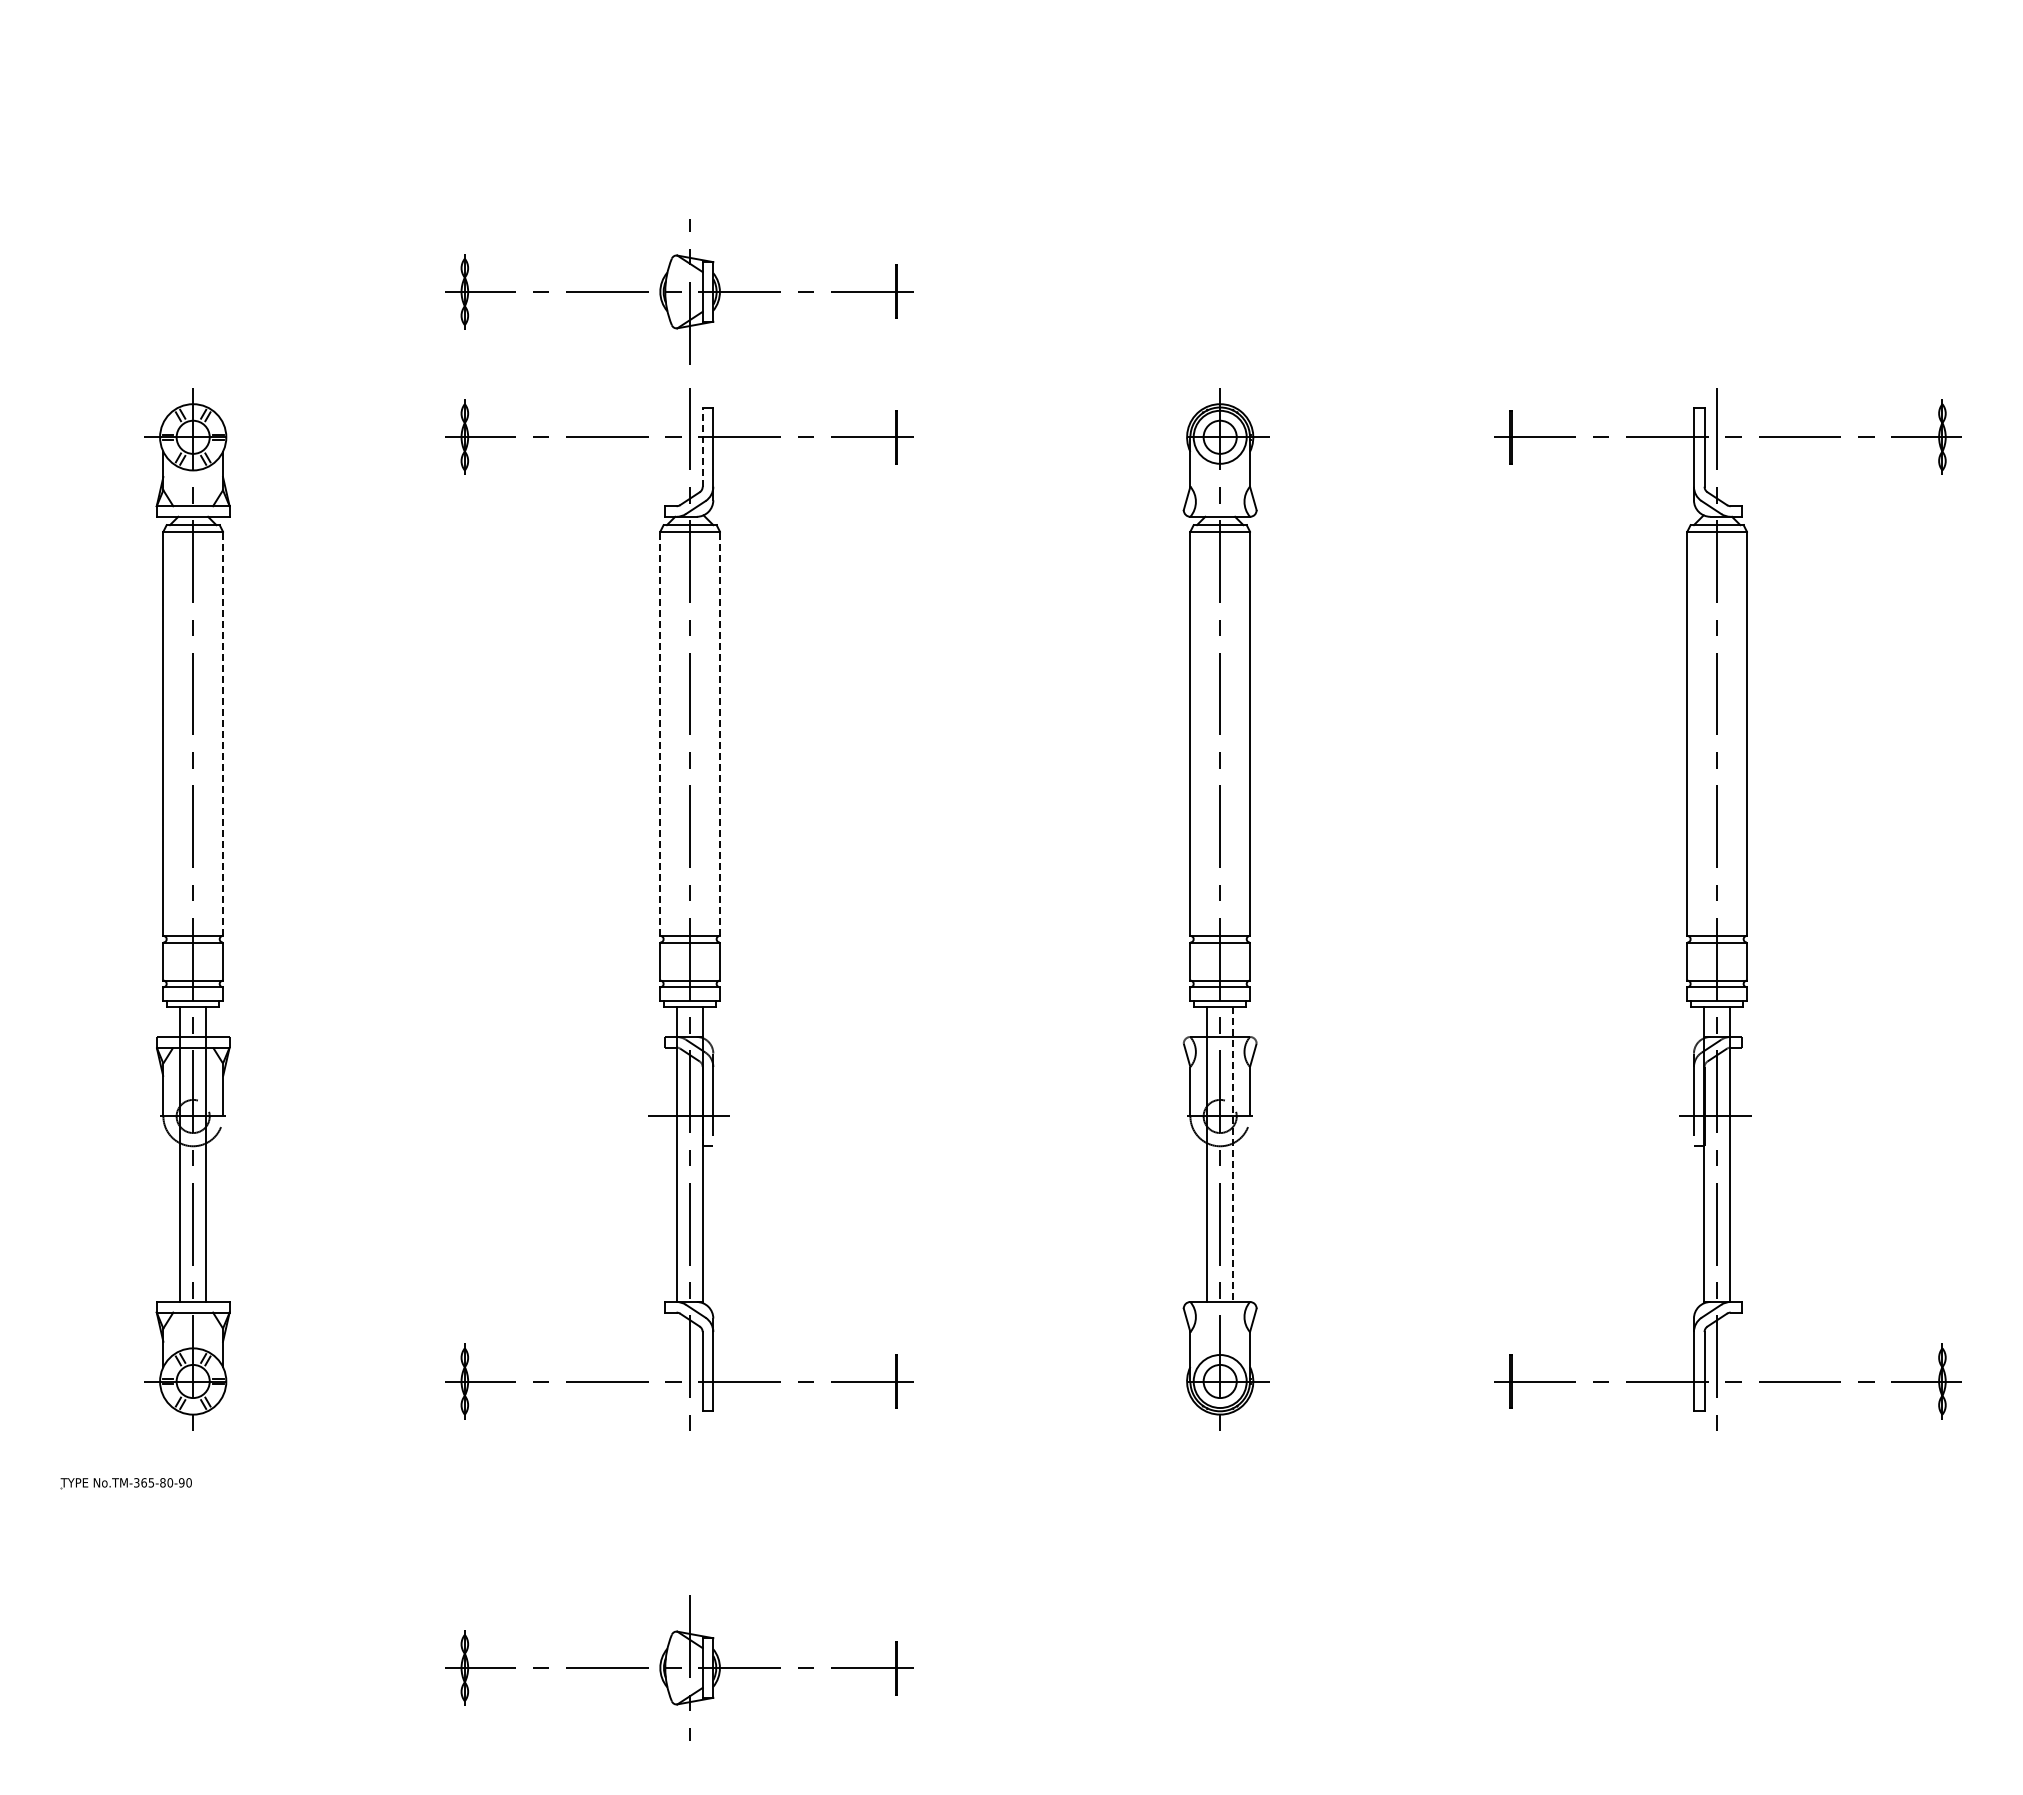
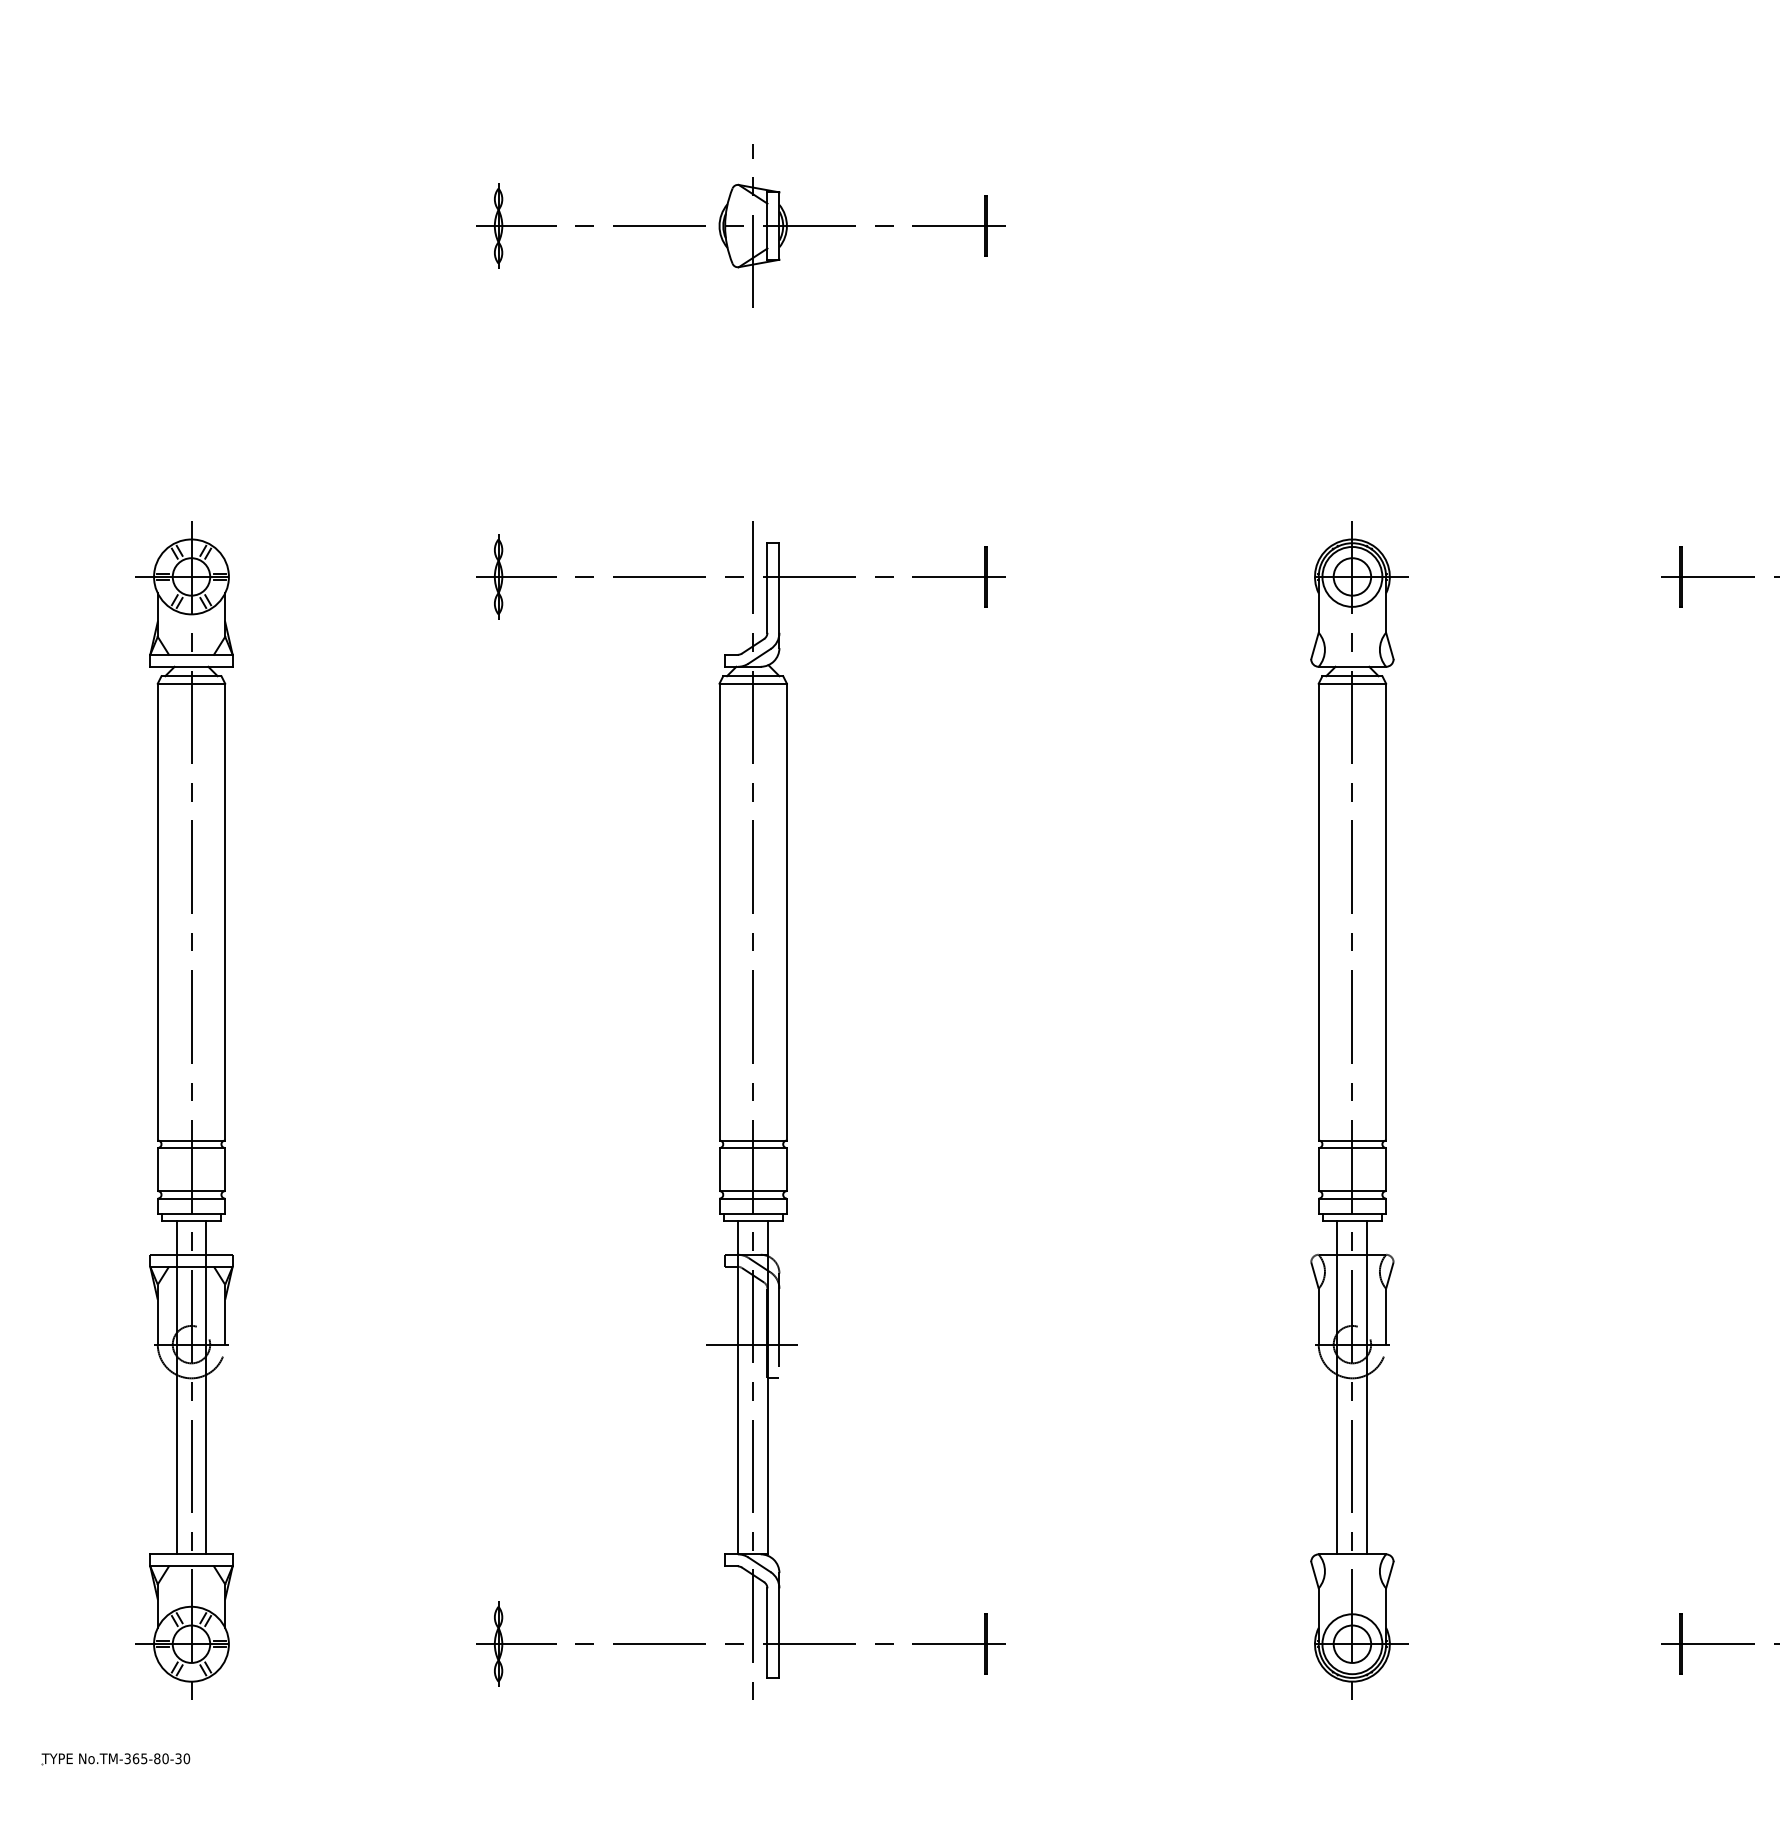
part: (679, 291) -> (741, 225), moved
line: (702, 447) -> (767, 588), dashed -> solid
line: (223, 733) -> (225, 911), dashed -> solid
line: (660, 733) -> (719, 911), dashed -> solid
line: (719, 733) -> (786, 911), dashed -> solid
line: (1233, 1155) -> (1367, 1388), dashed -> solid
text: (181, 1482) -> (178, 1758), No.TM-365-80-90 -> No.TM-365-80-30

